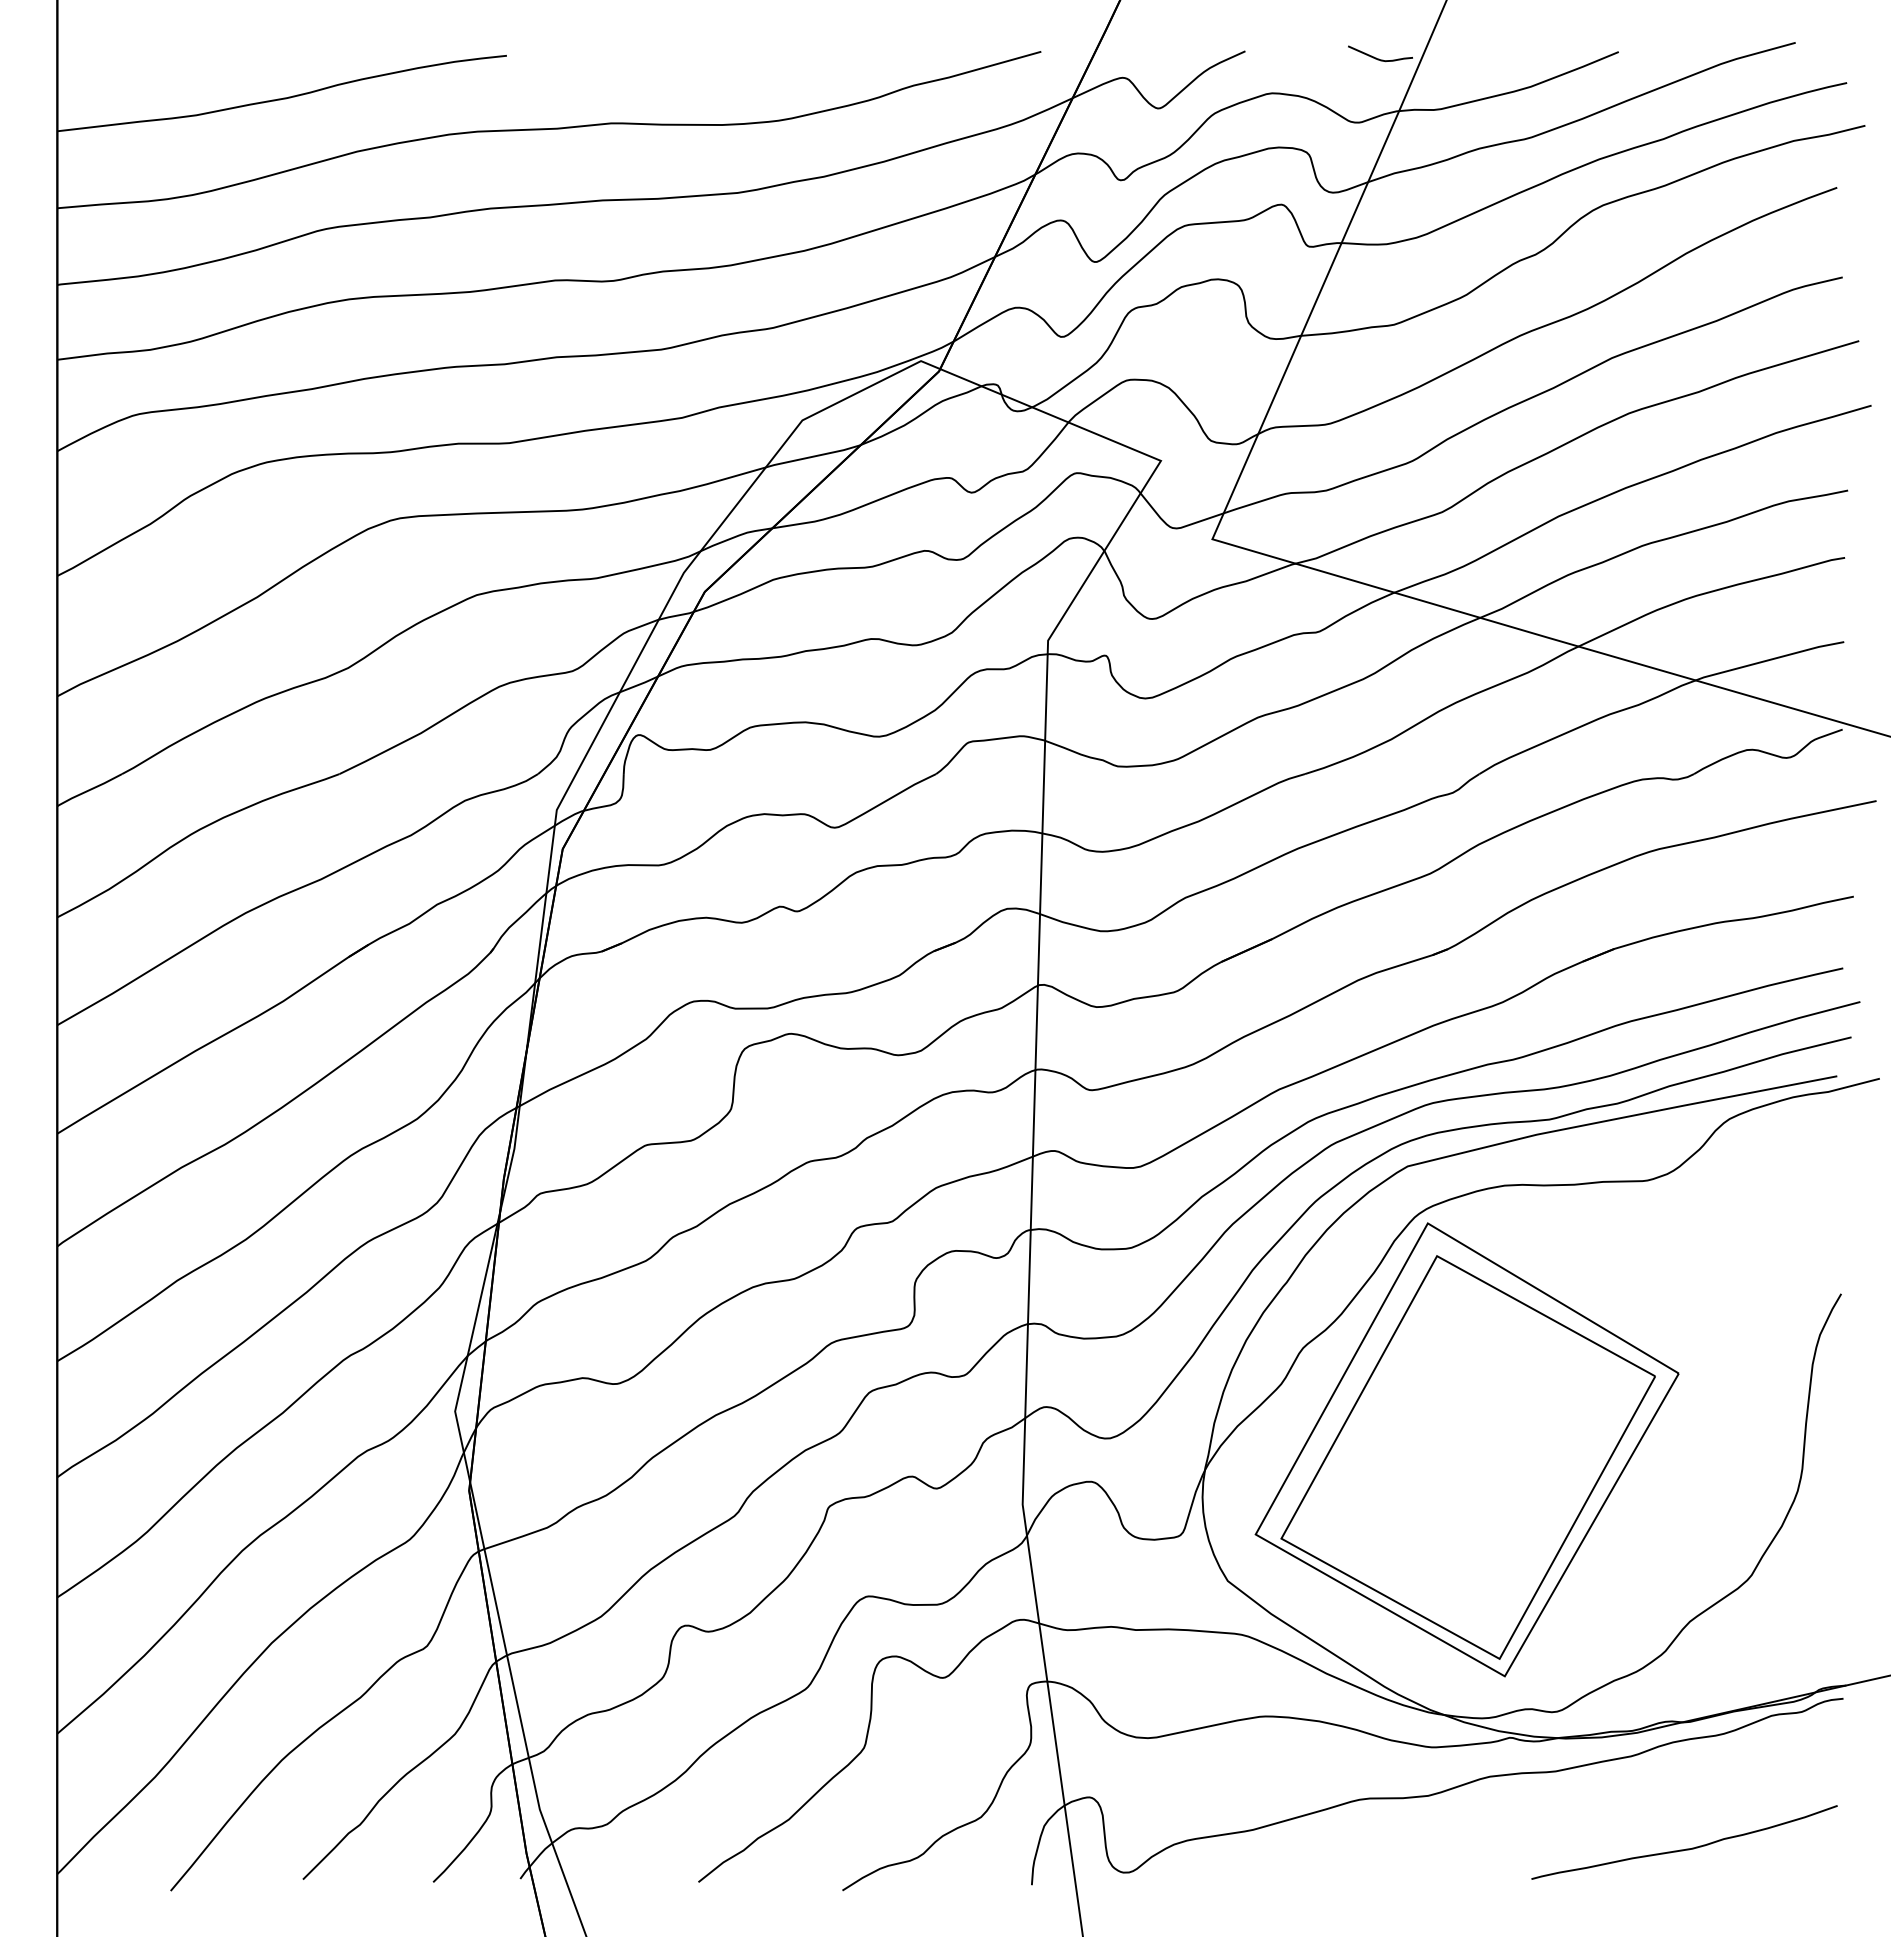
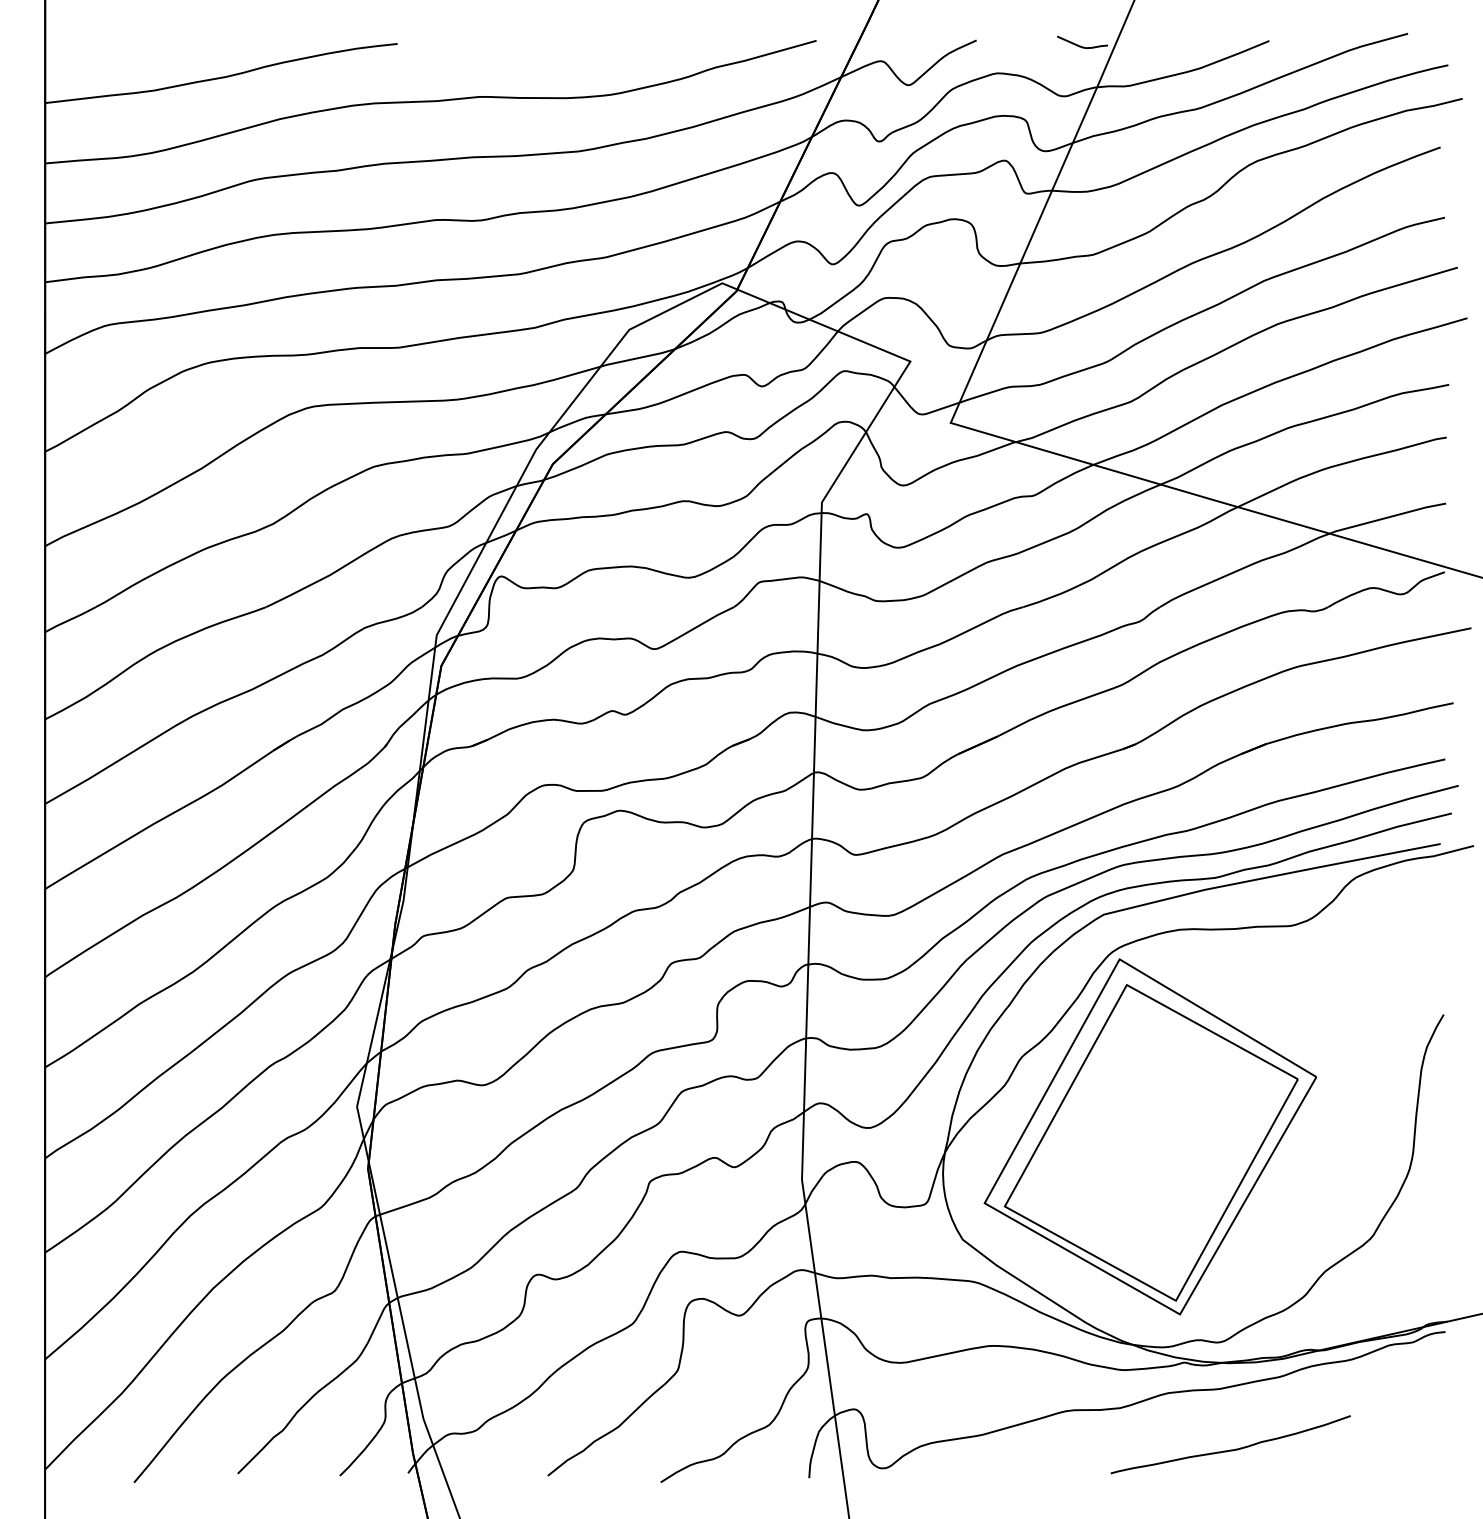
curve: (1686, 1848) -> (1232, 1449), moved

